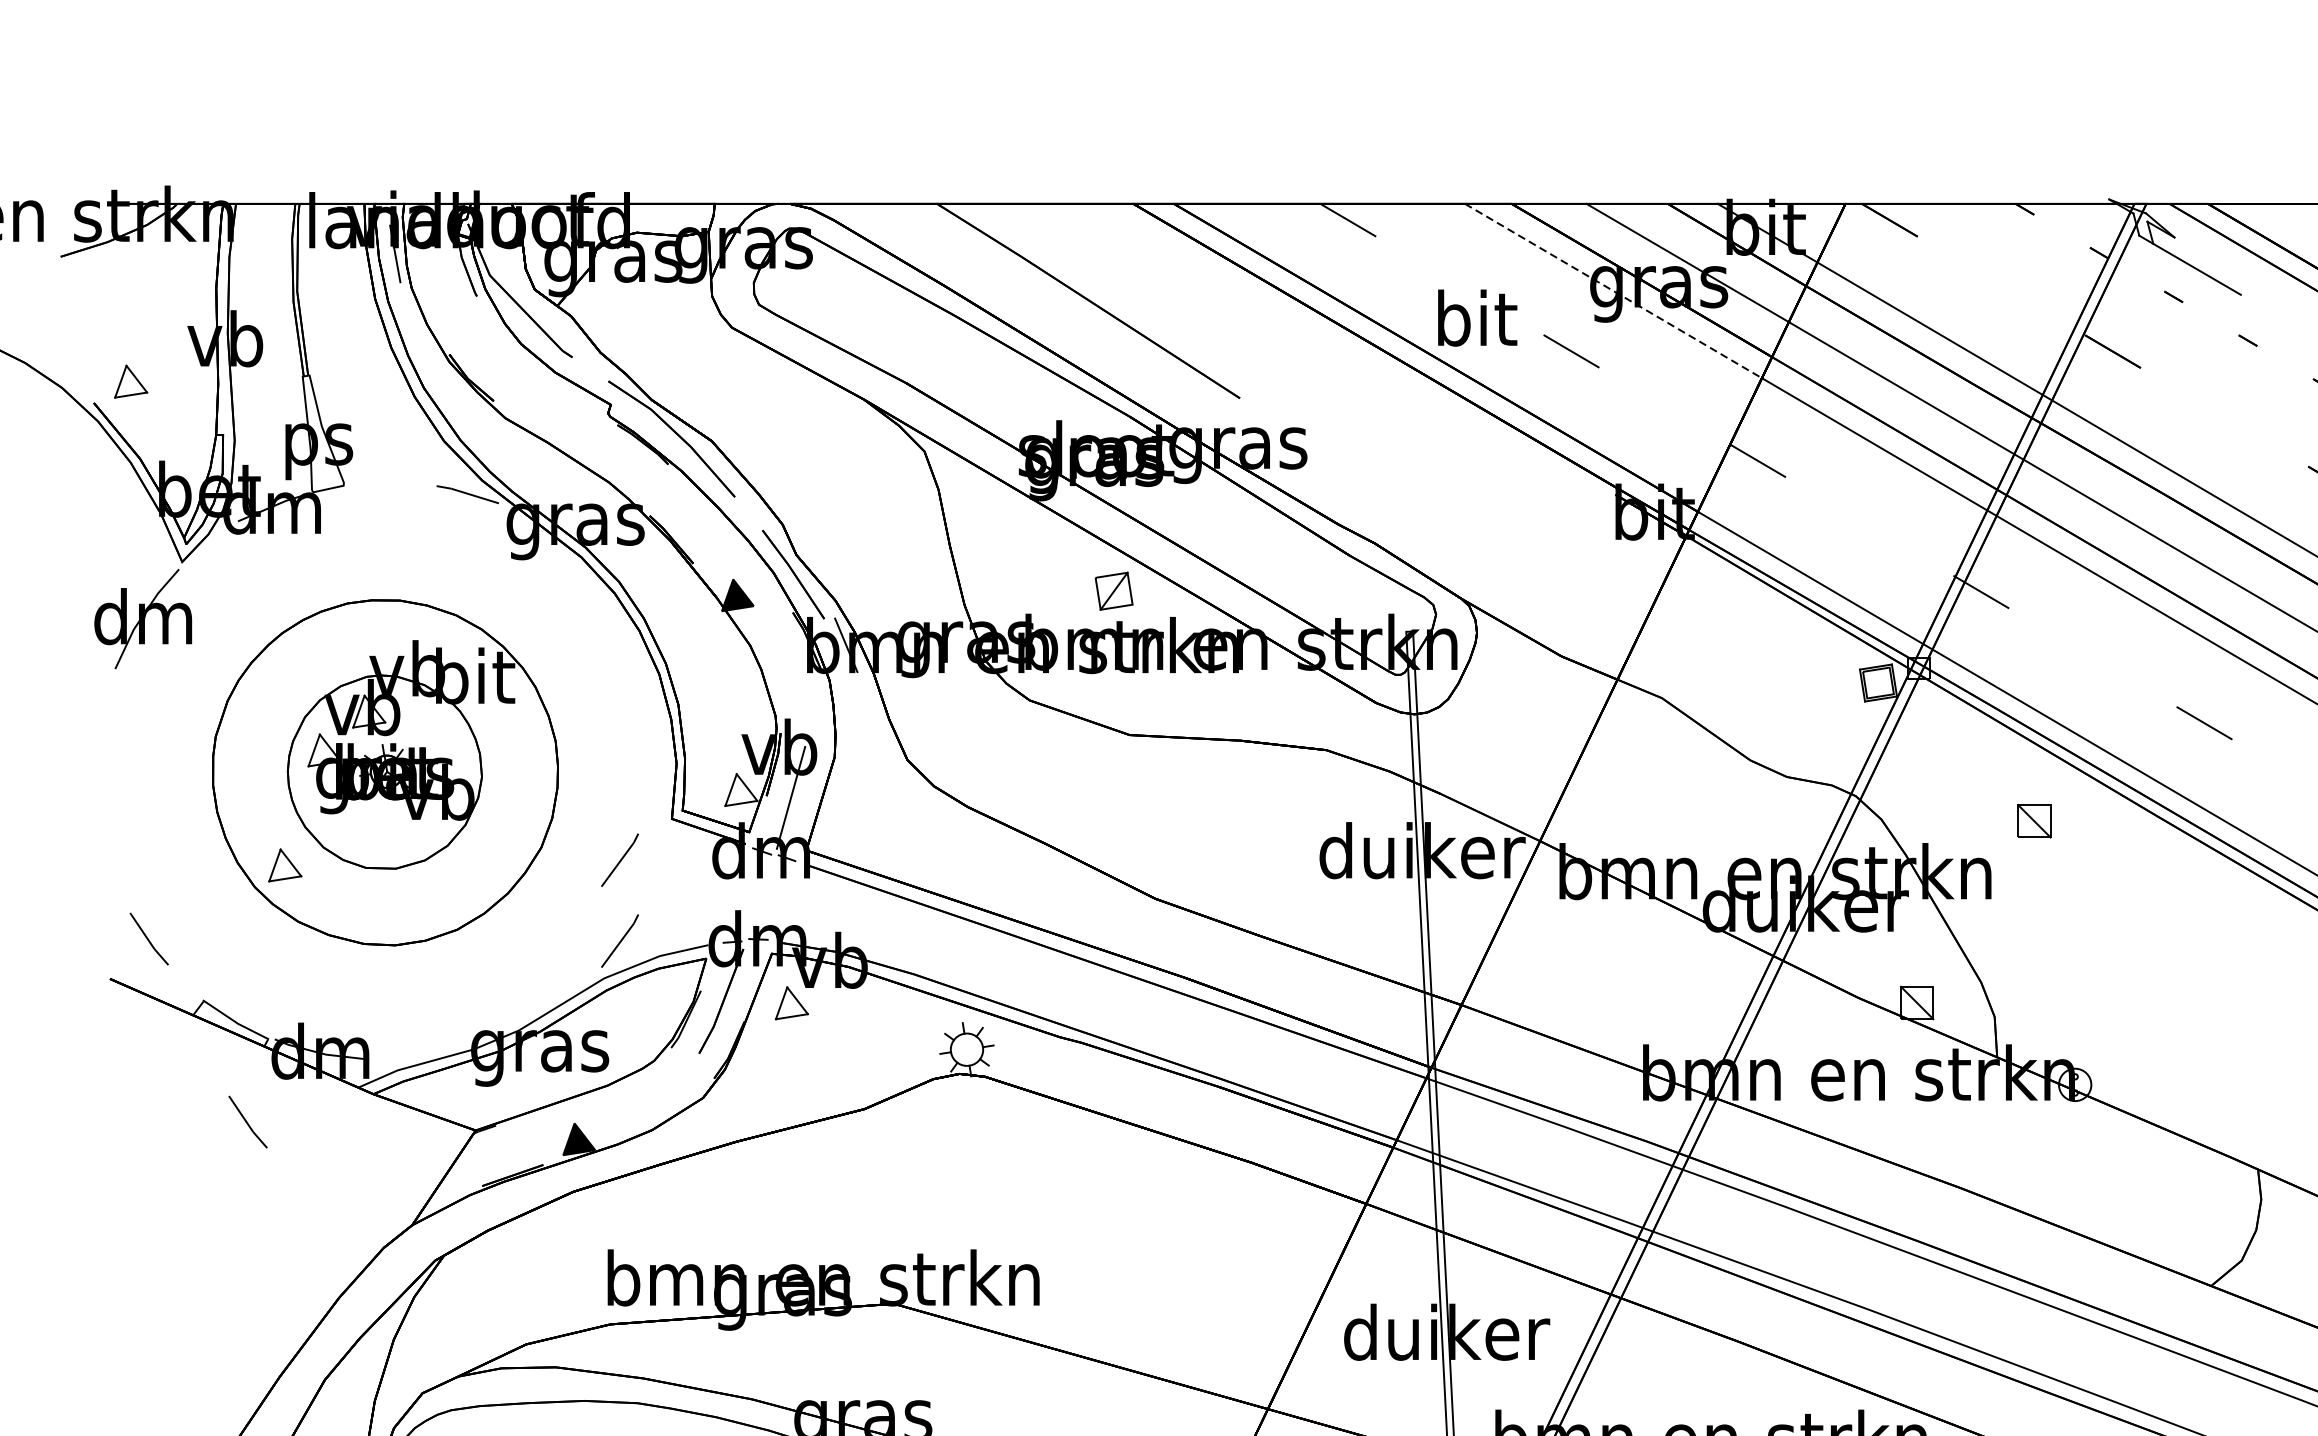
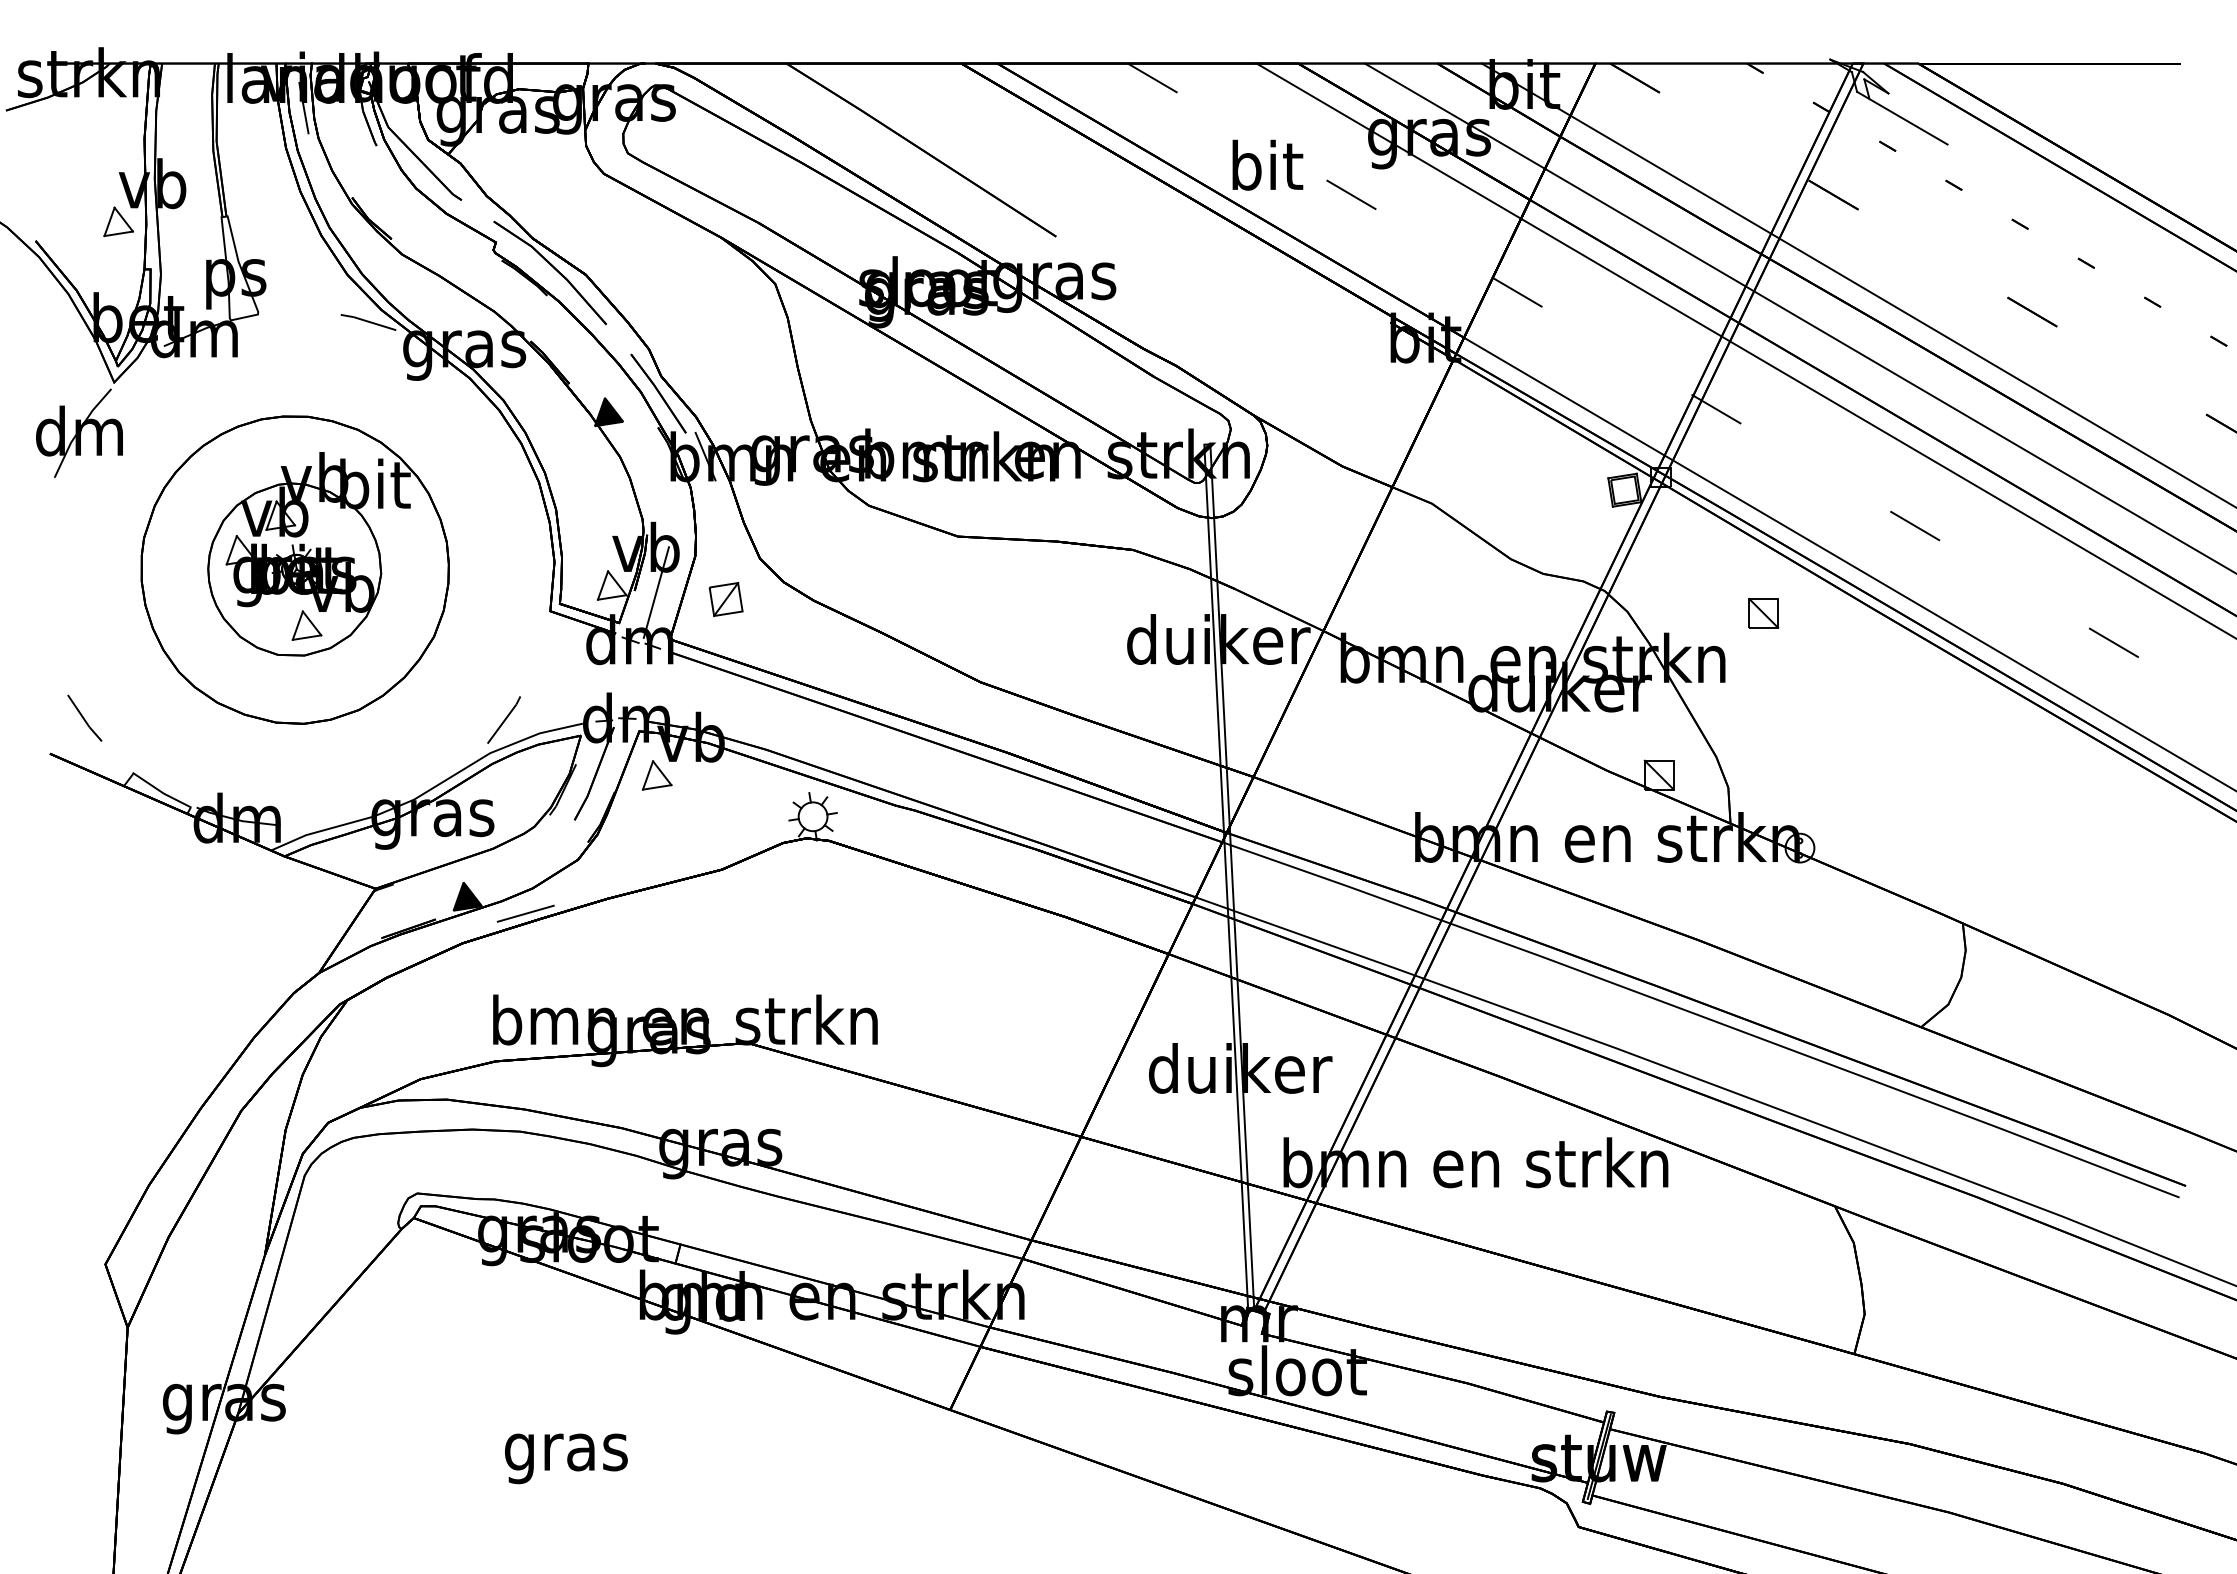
line: (1614, 291) -> (1389, 141), dashed -> solid
part: (130, 381) -> (118, 221), moved
part: (1113, 591) -> (725, 599), moved
line: (620, 859) -> (504, 647), removed
part: (284, 865) -> (306, 625), moved
line: (247, 1121) -> (172, 880), removed
line: (644, 1158) -> (525, 913), added

